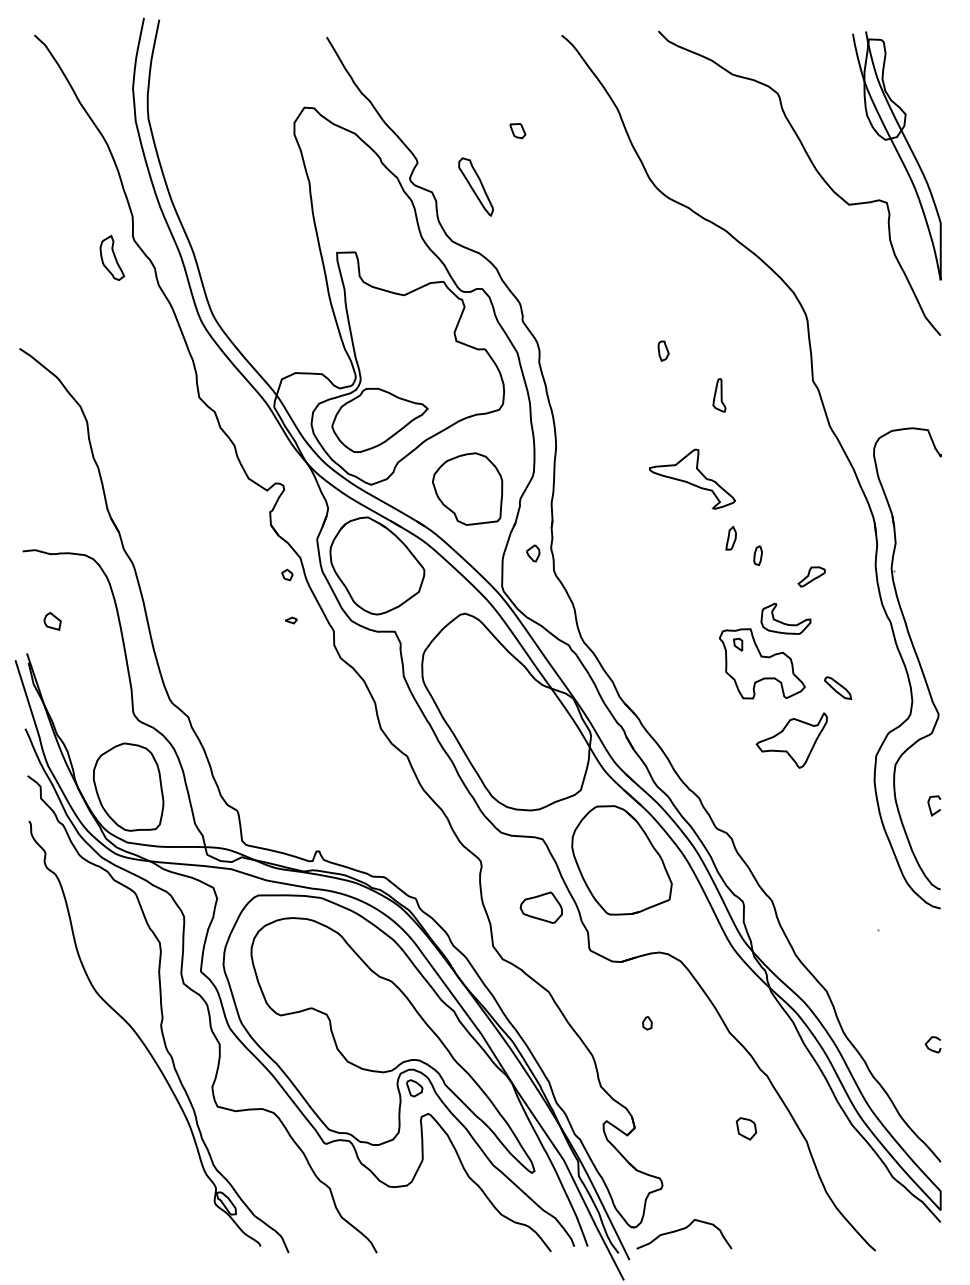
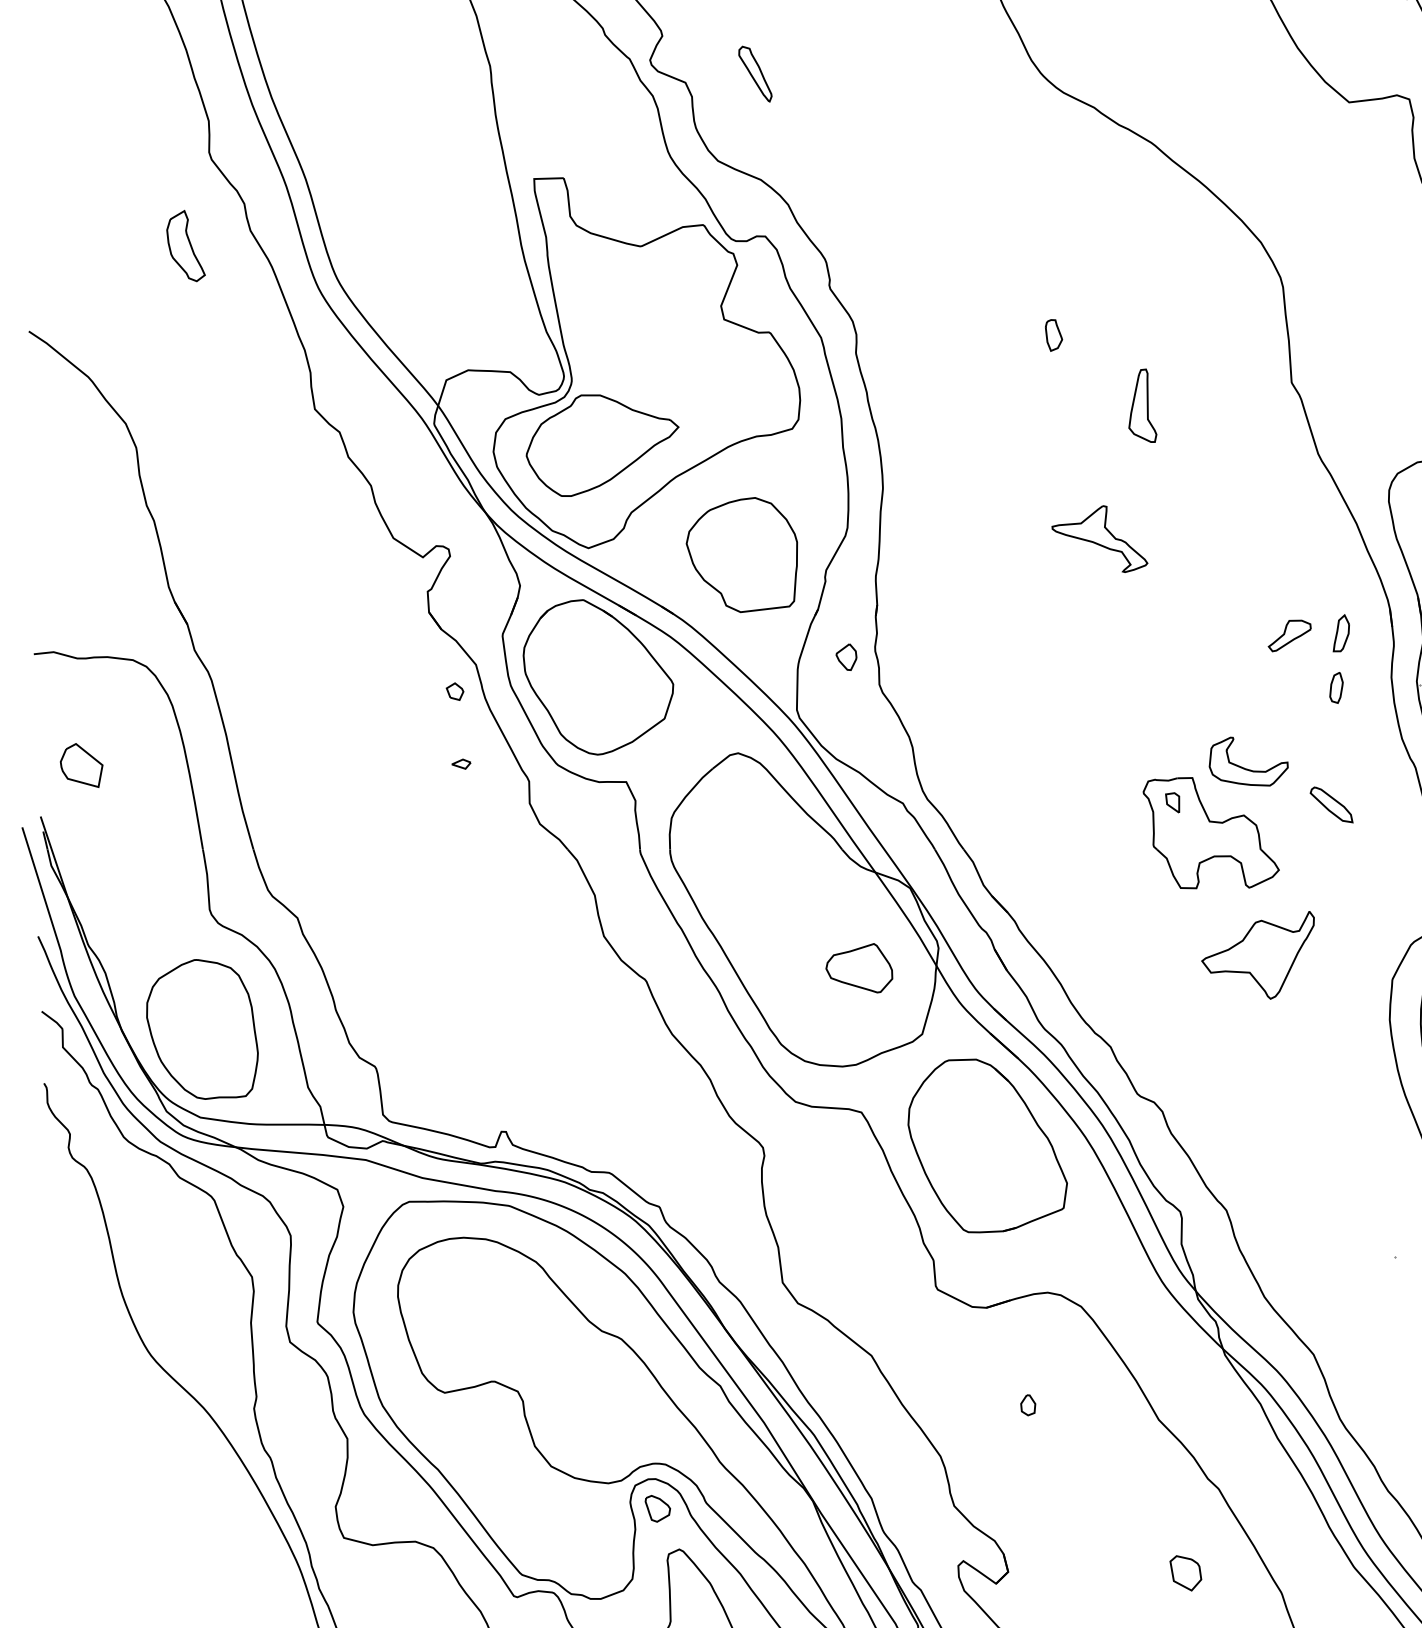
part: (475, 186) -> (754, 73), size x0.6
part: (112, 257) -> (186, 245), moved
part: (719, 395) -> (1142, 406), size x1.4
part: (692, 478) -> (1099, 538), size x0.7
part: (730, 537) -> (1340, 632), moved
part: (757, 555) -> (1335, 687), moved
part: (811, 576) -> (1289, 635), moved
part: (52, 621) -> (81, 765), size x1.6
part: (838, 687) -> (1332, 803), moved
part: (540, 907) -> (858, 967), moved

